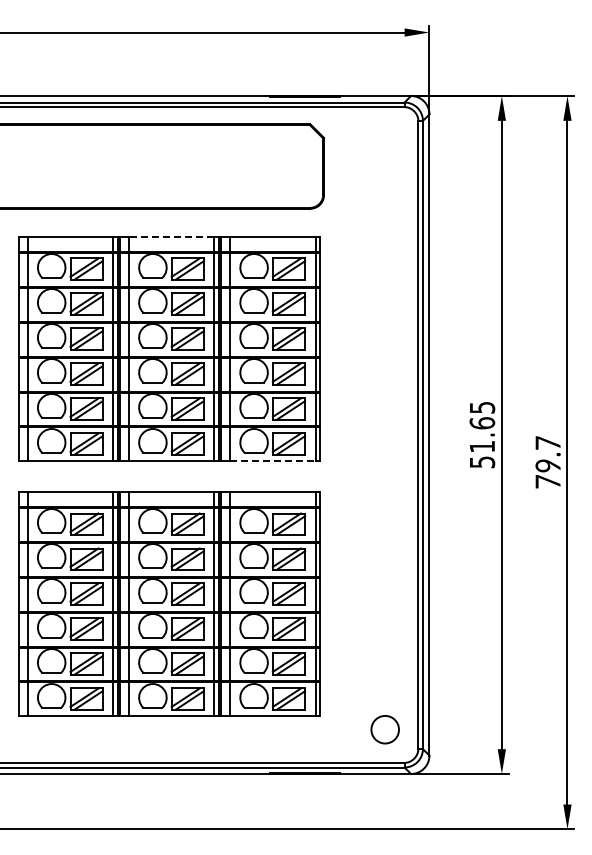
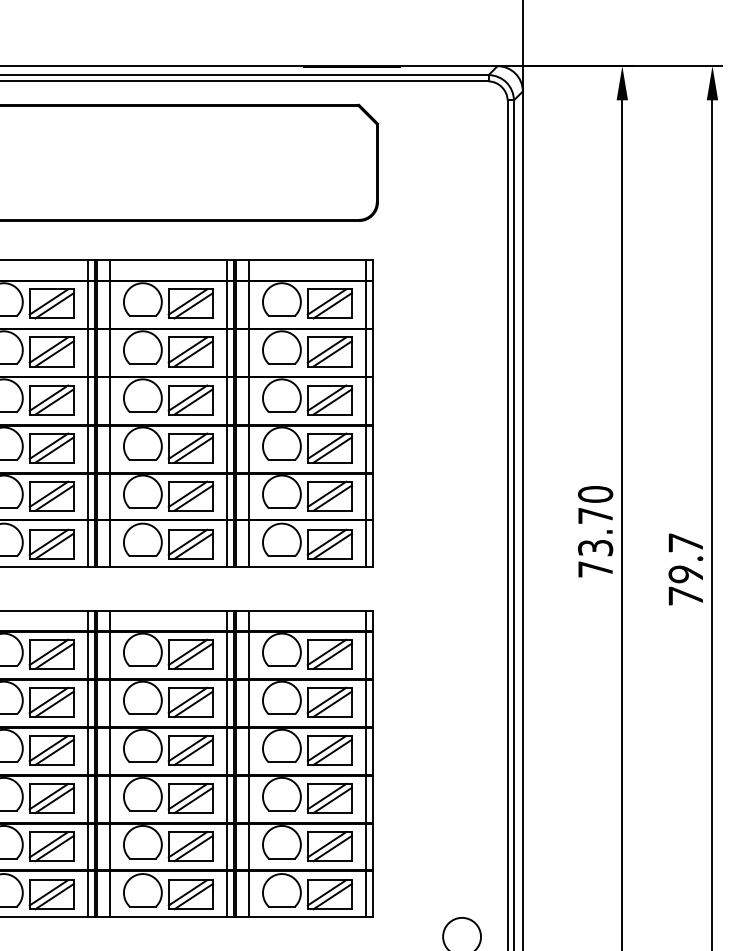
line: (171, 237) -> (168, 260), dashed -> solid
text: (482, 434) -> (595, 531), 51.65 -> 73.70
line: (272, 460) -> (307, 566), dashed -> solid

